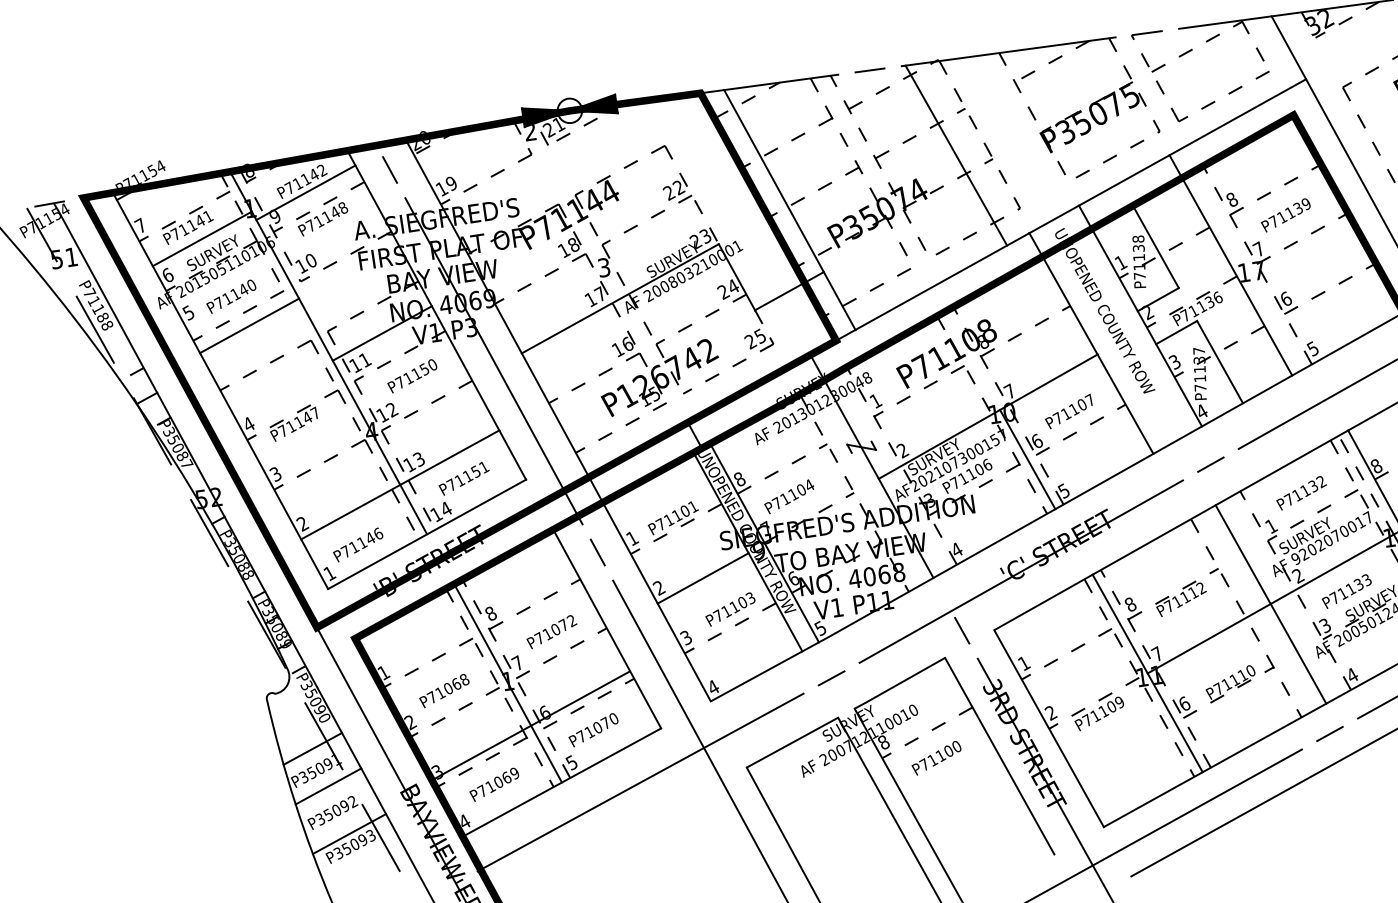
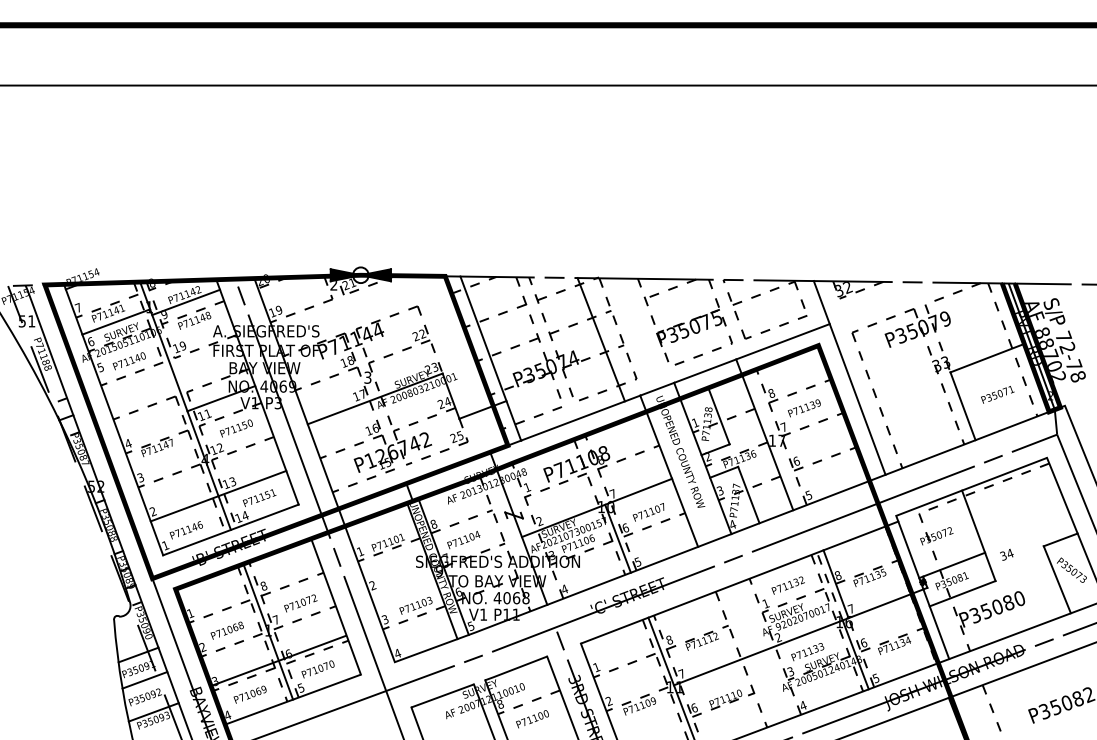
text: (310, 261) -> (182, 346), 10 -> 19
line: (248, 326) -> (137, 381), removed
line: (703, 578) -> (401, 583), removed
line: (1271, 604) -> (758, 653), removed

